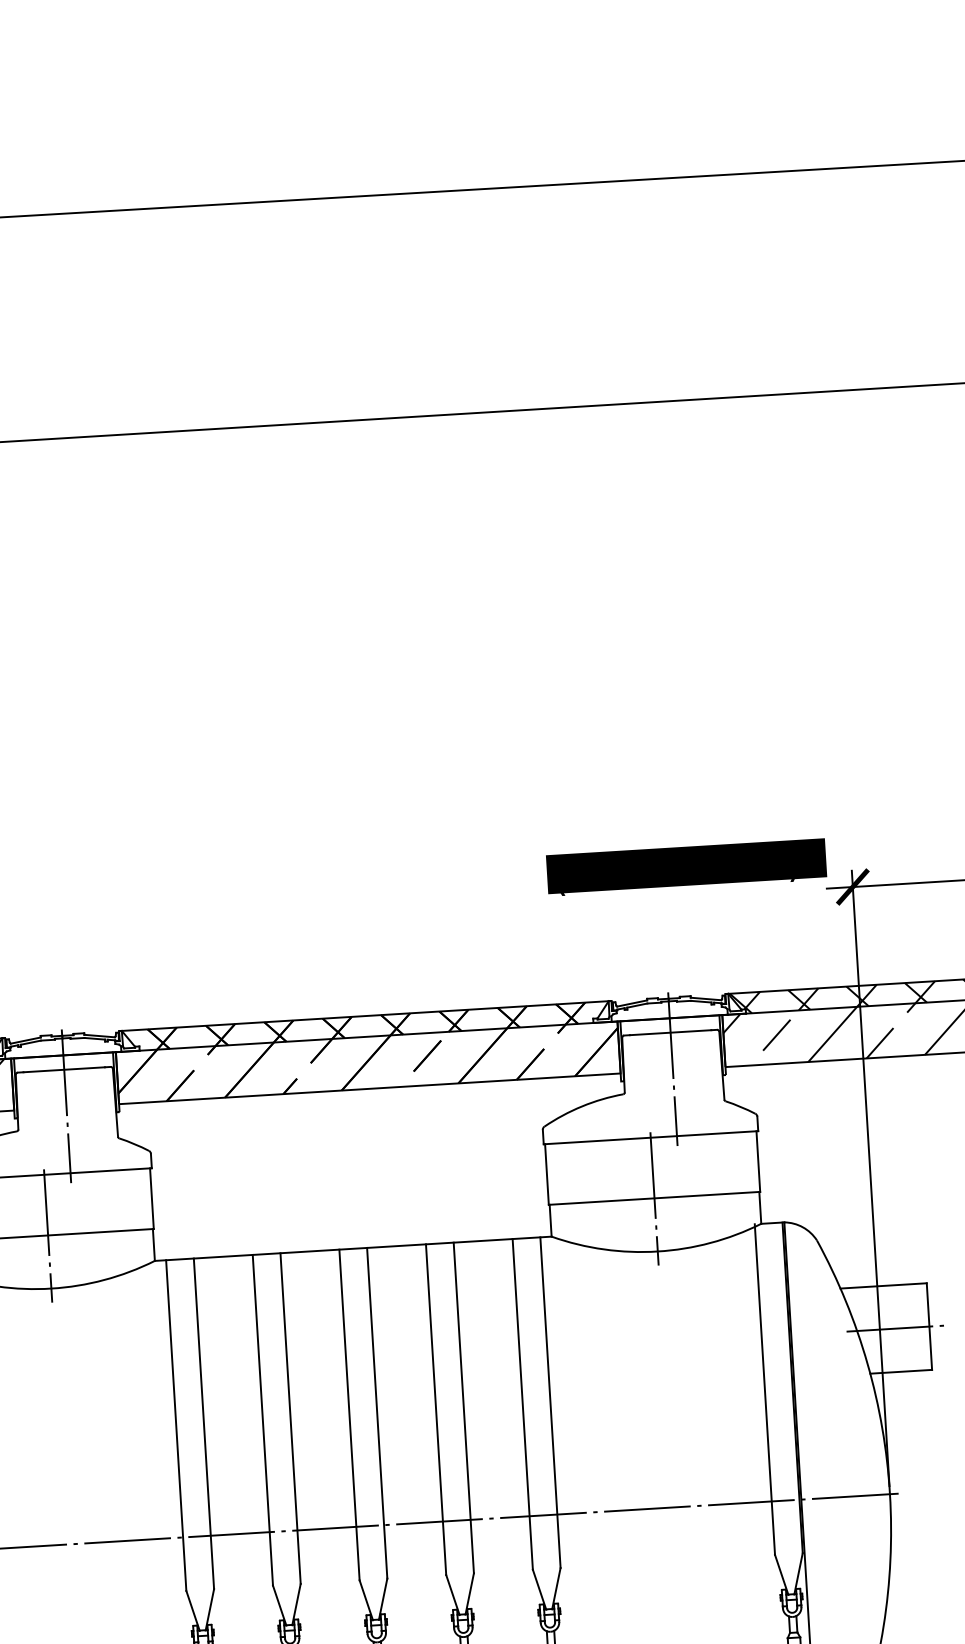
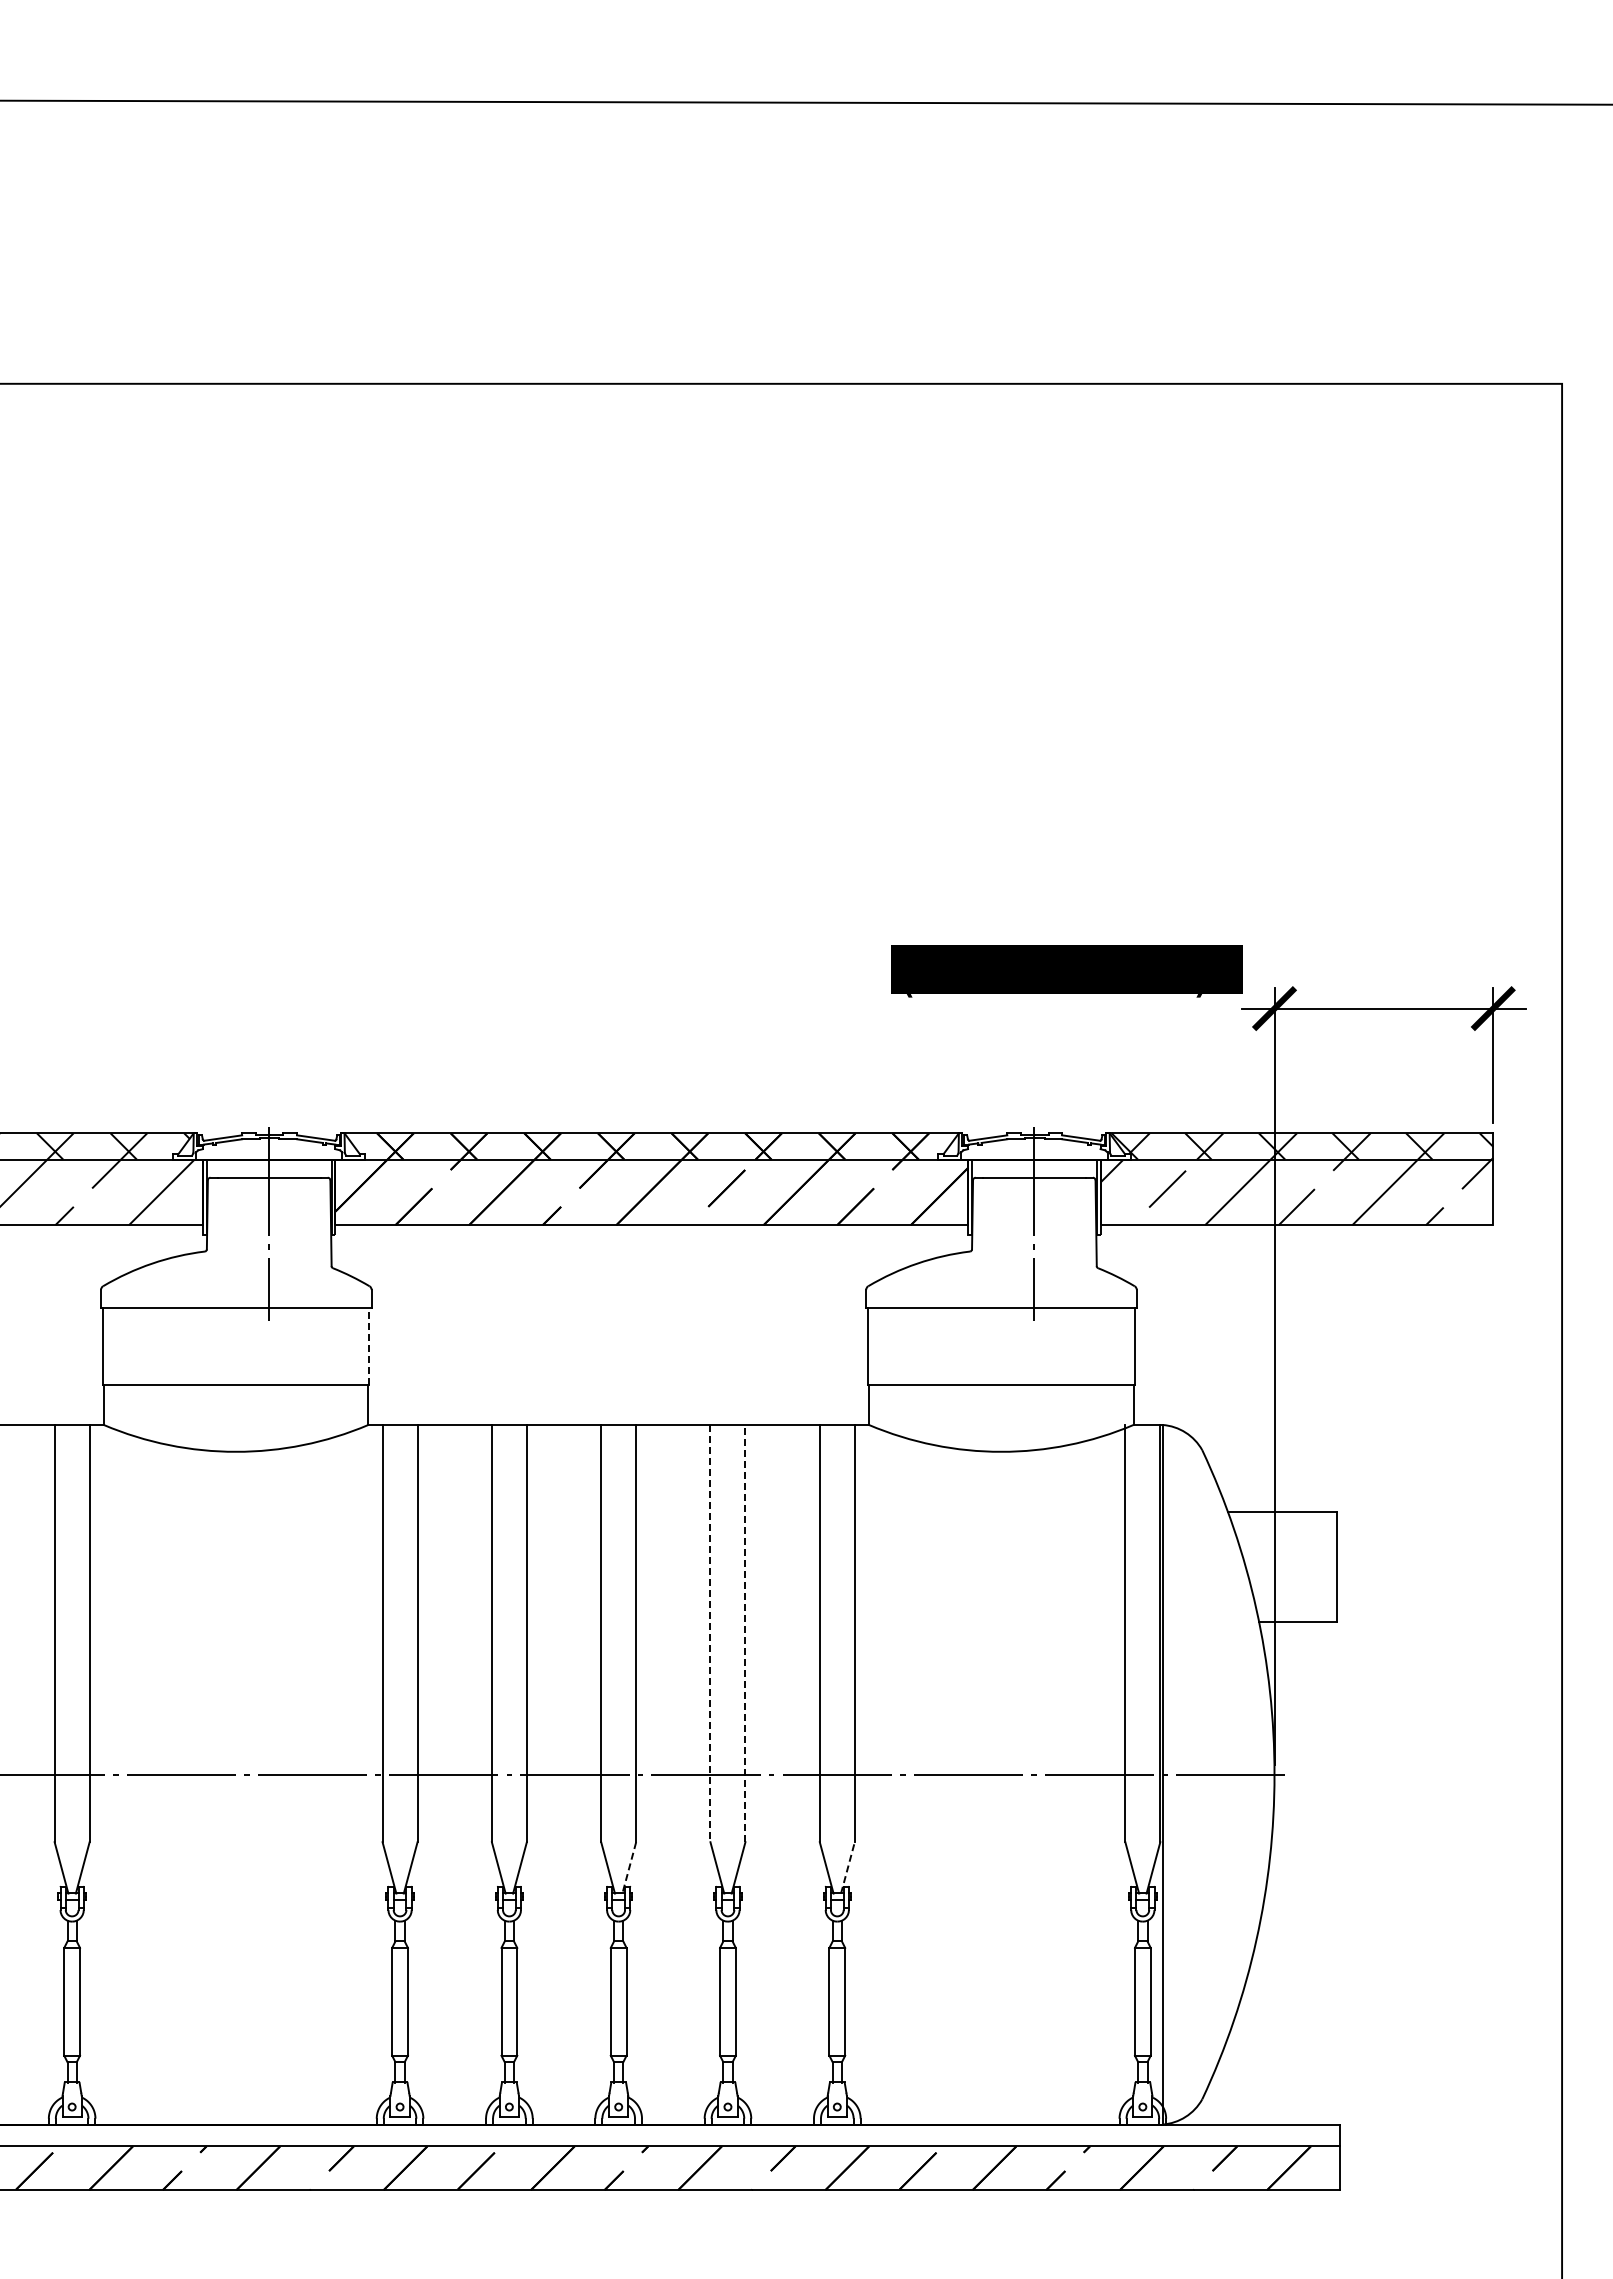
line: (151, 1198) -> (369, 1346), solid -> dashed
line: (654, 1198) -> (1001, 1385), removed
line: (48, 1236) -> (236, 1385), removed
line: (895, 1328) -> (1294, 1567), removed
line: (463, 1407) -> (745, 1633), solid -> dashed
line: (436, 1409) -> (710, 1633), solid -> dashed
line: (556, 1588) -> (847, 1867), solid -> dashed
line: (383, 1598) -> (629, 1867), solid -> dashed

